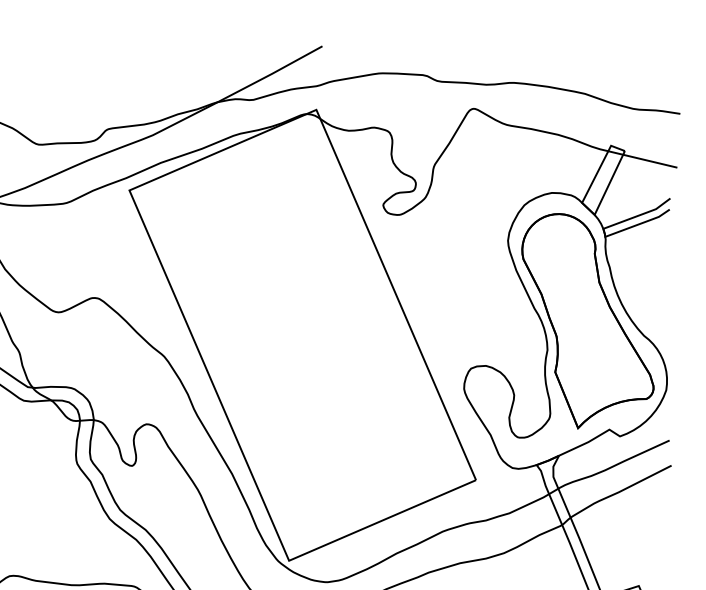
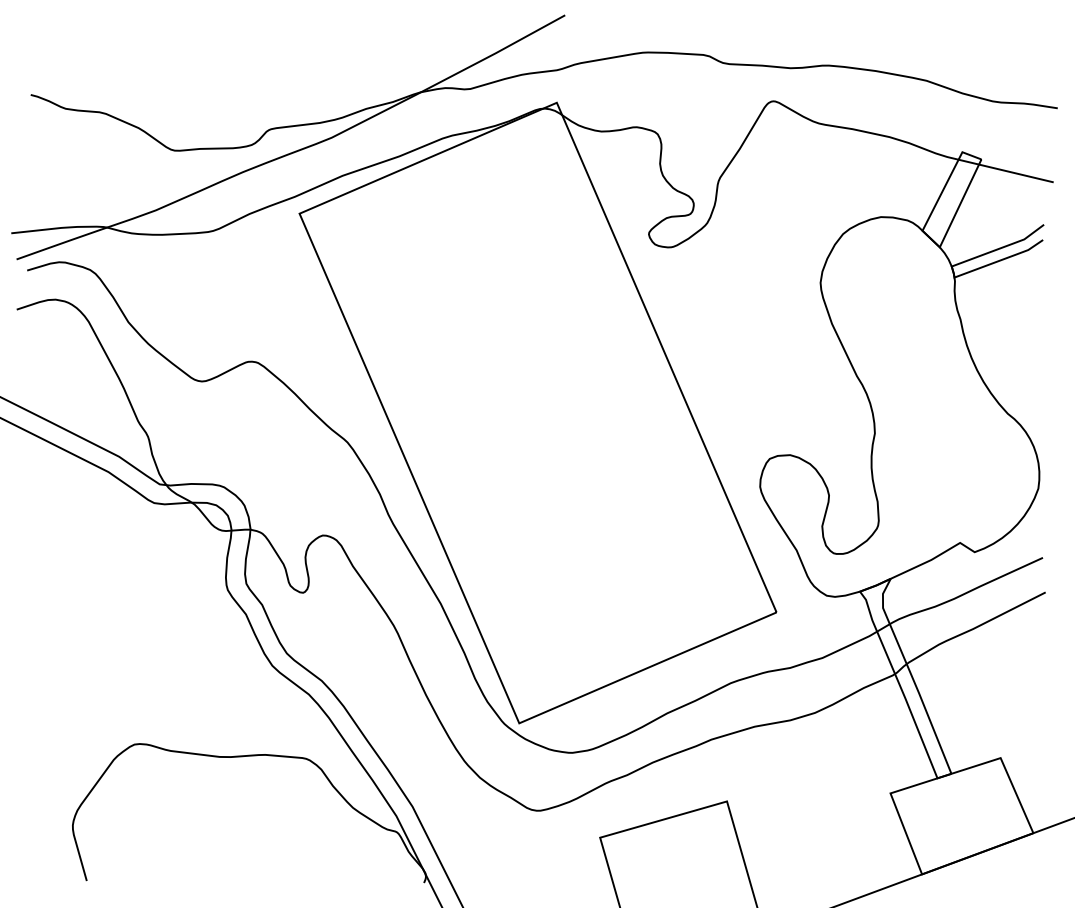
part: (587, 321) -> (930, 393), removed

